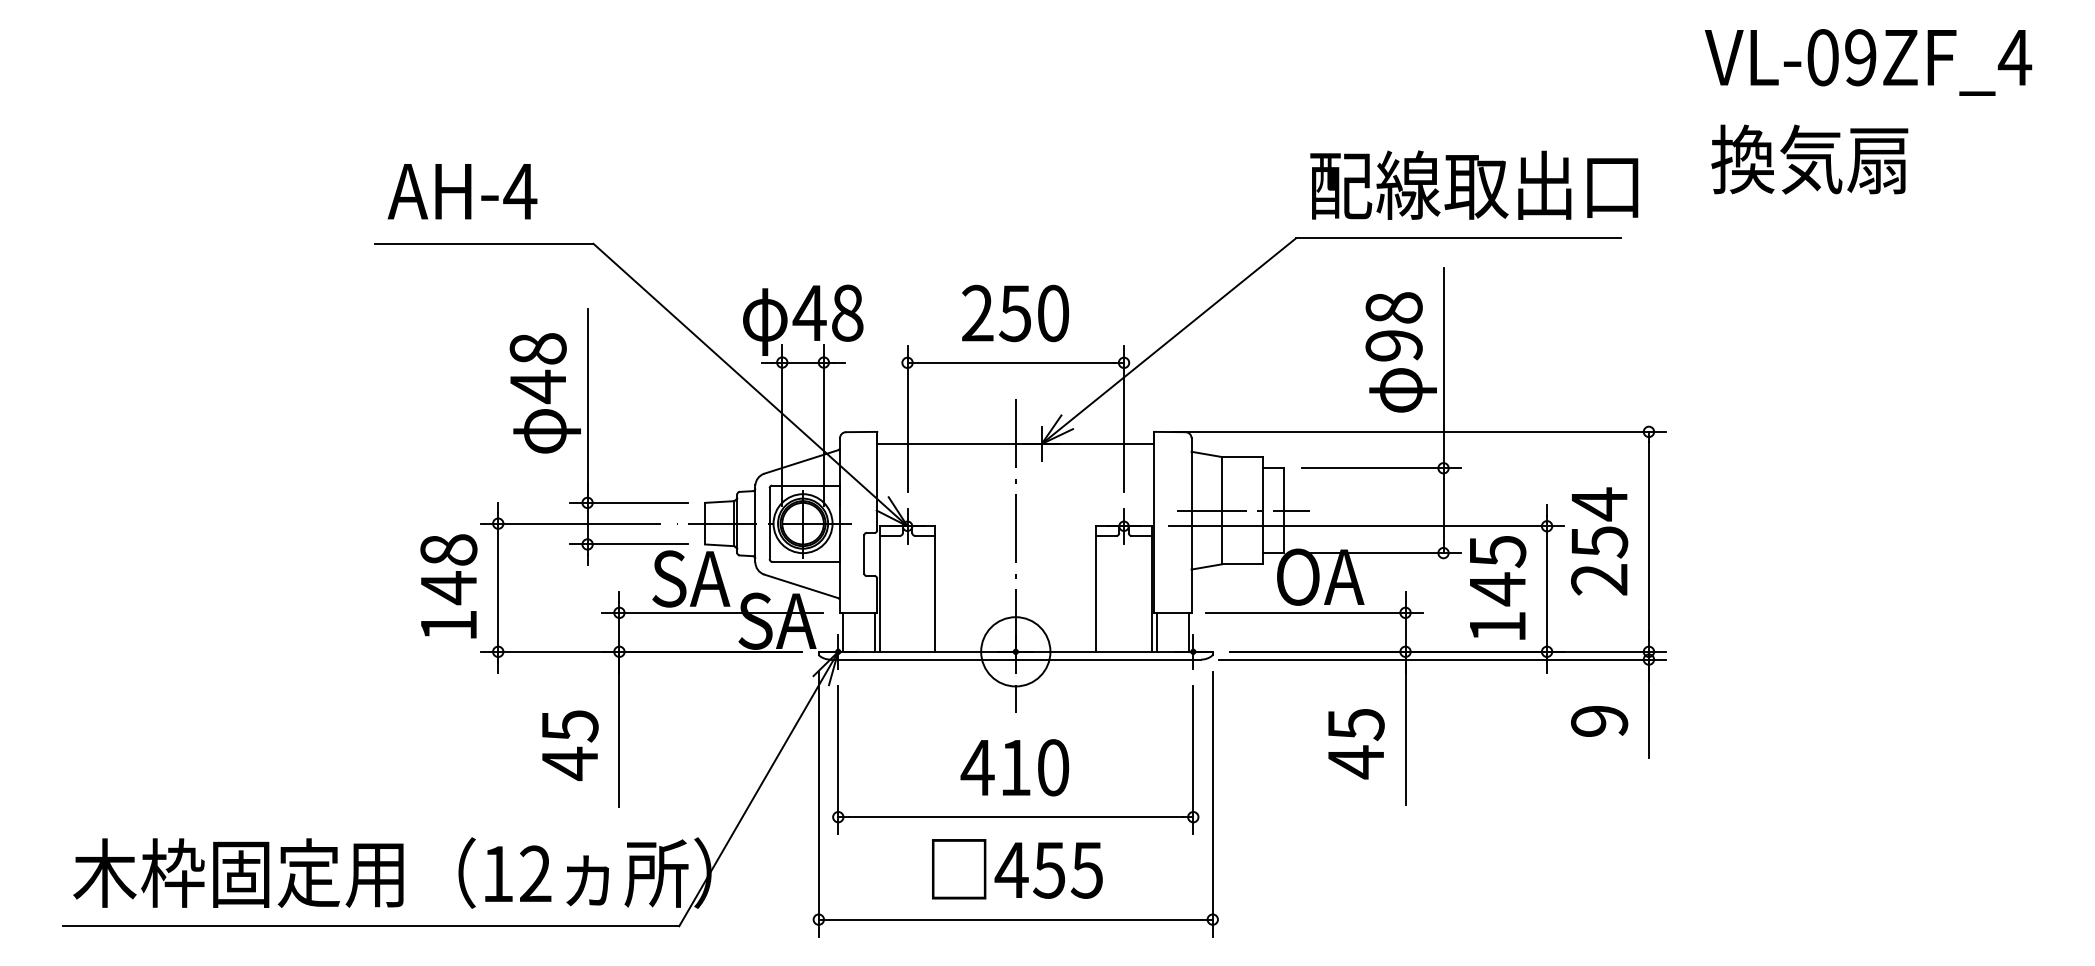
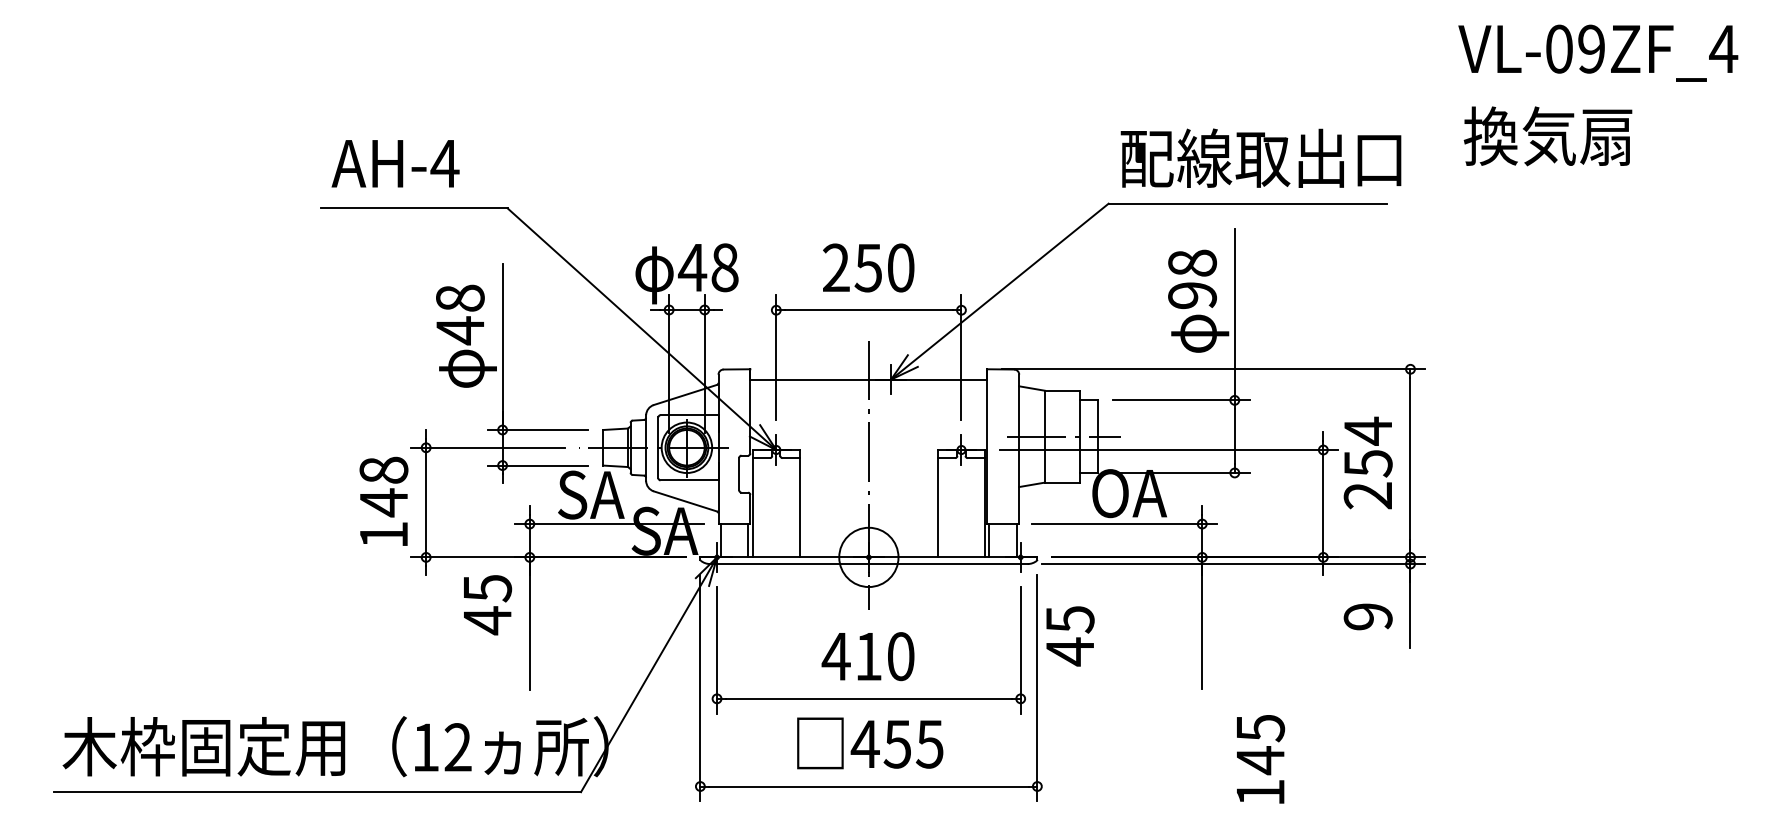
text: (1498, 587) -> (1261, 759), moved
text: (1356, 744) -> (1070, 636), moved
text: (570, 745) -> (487, 605), moved

